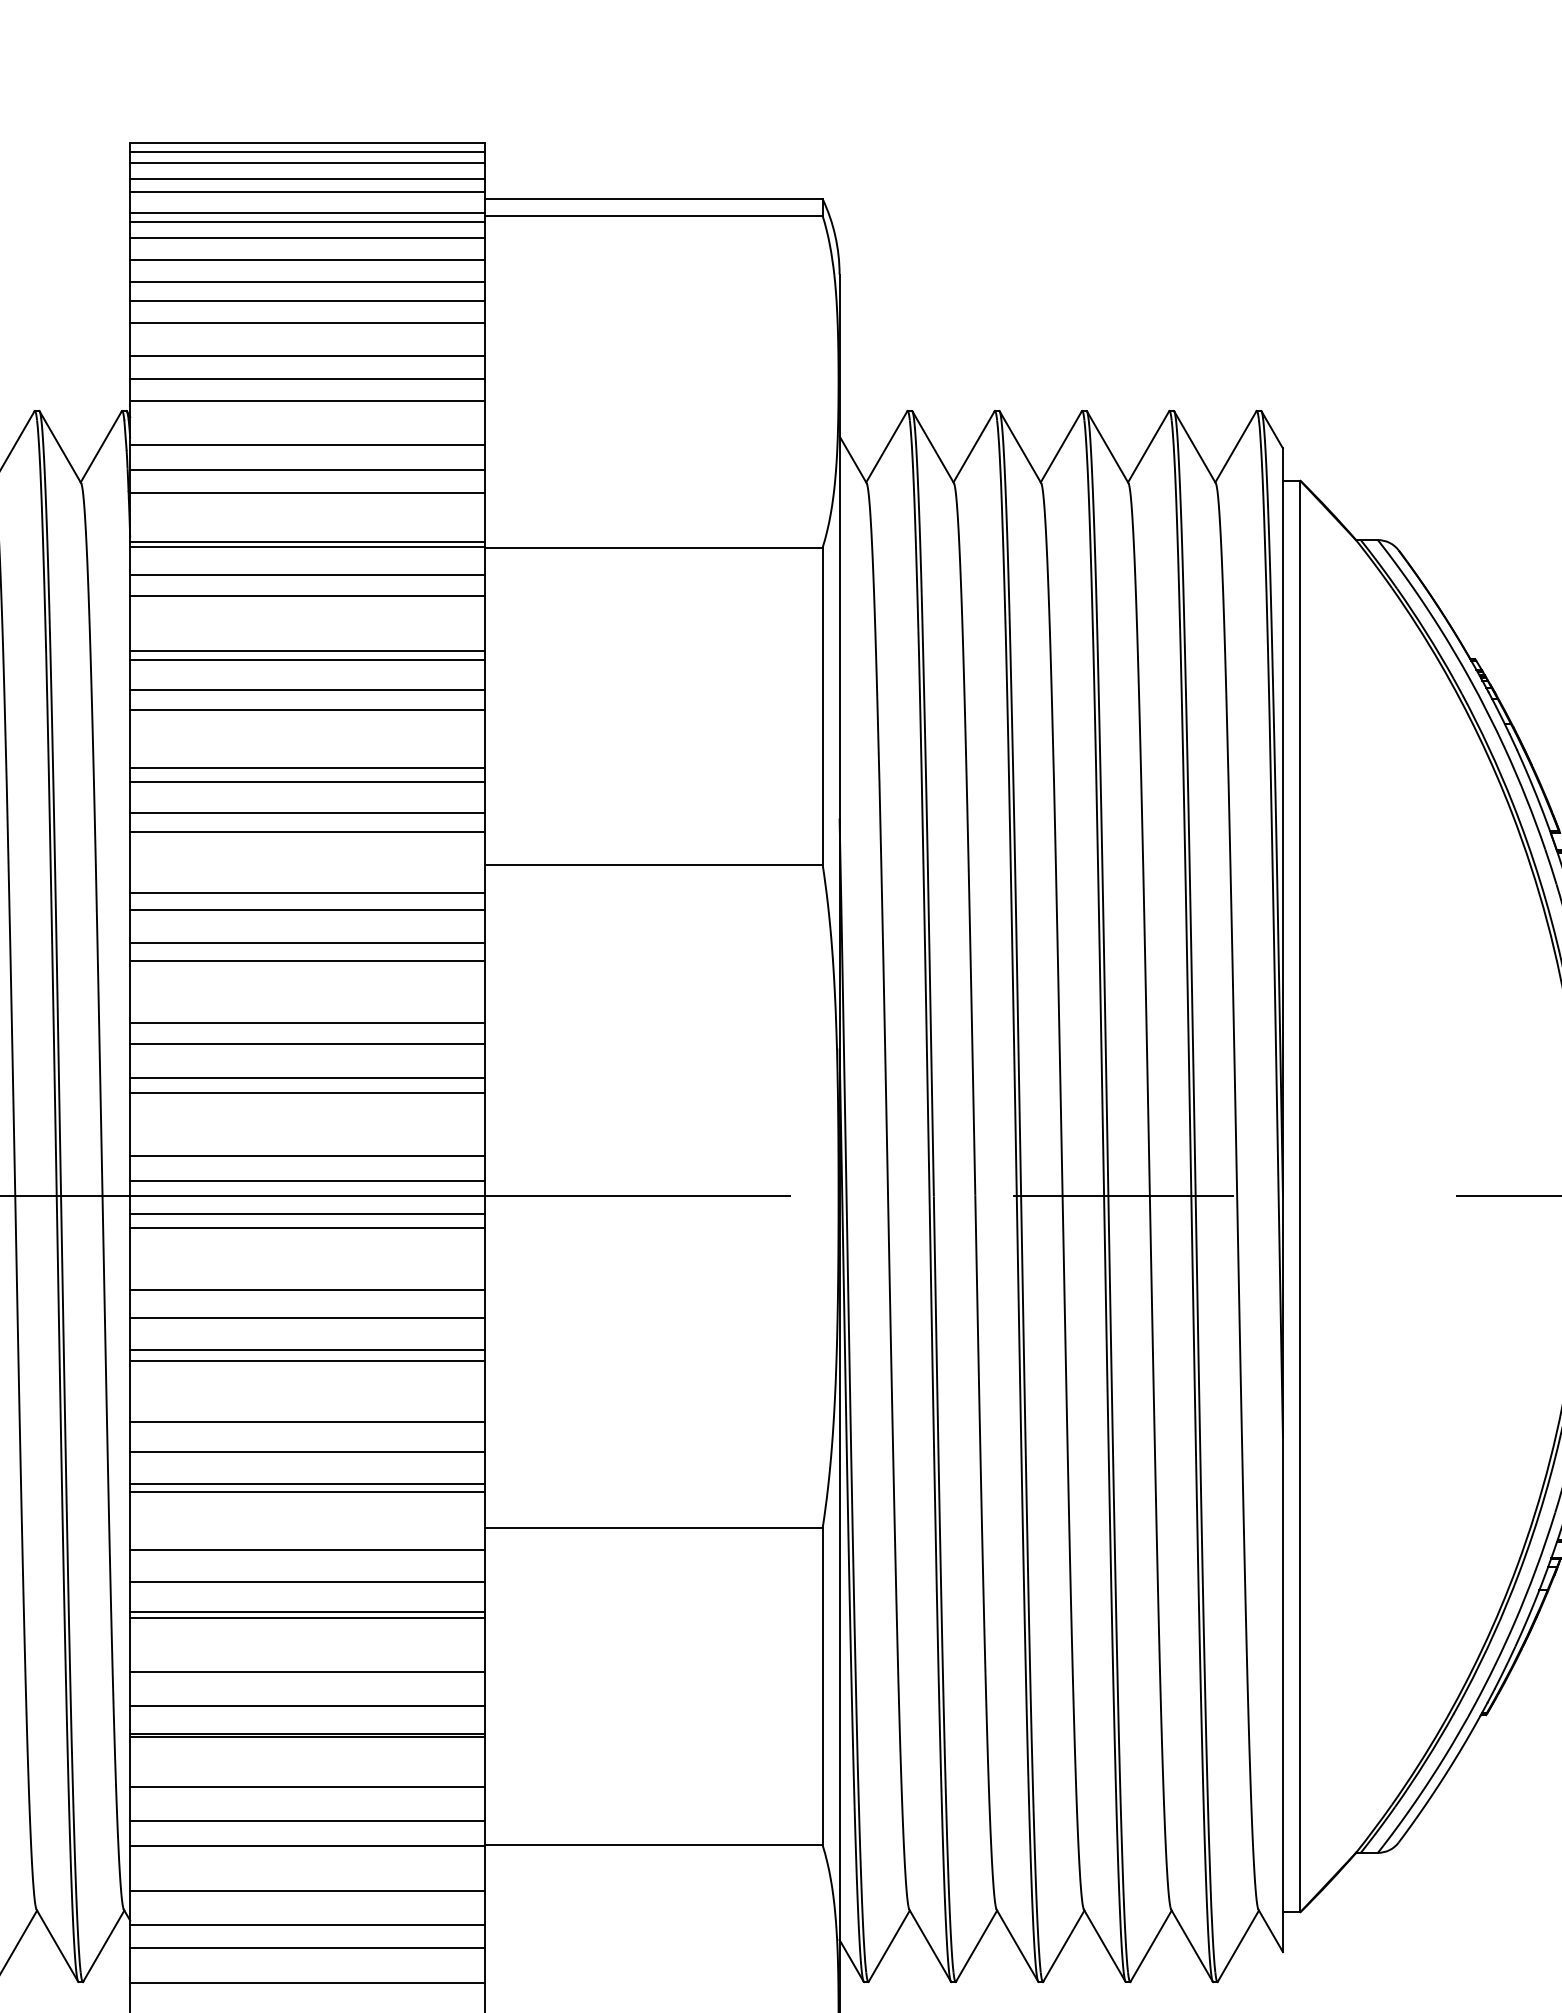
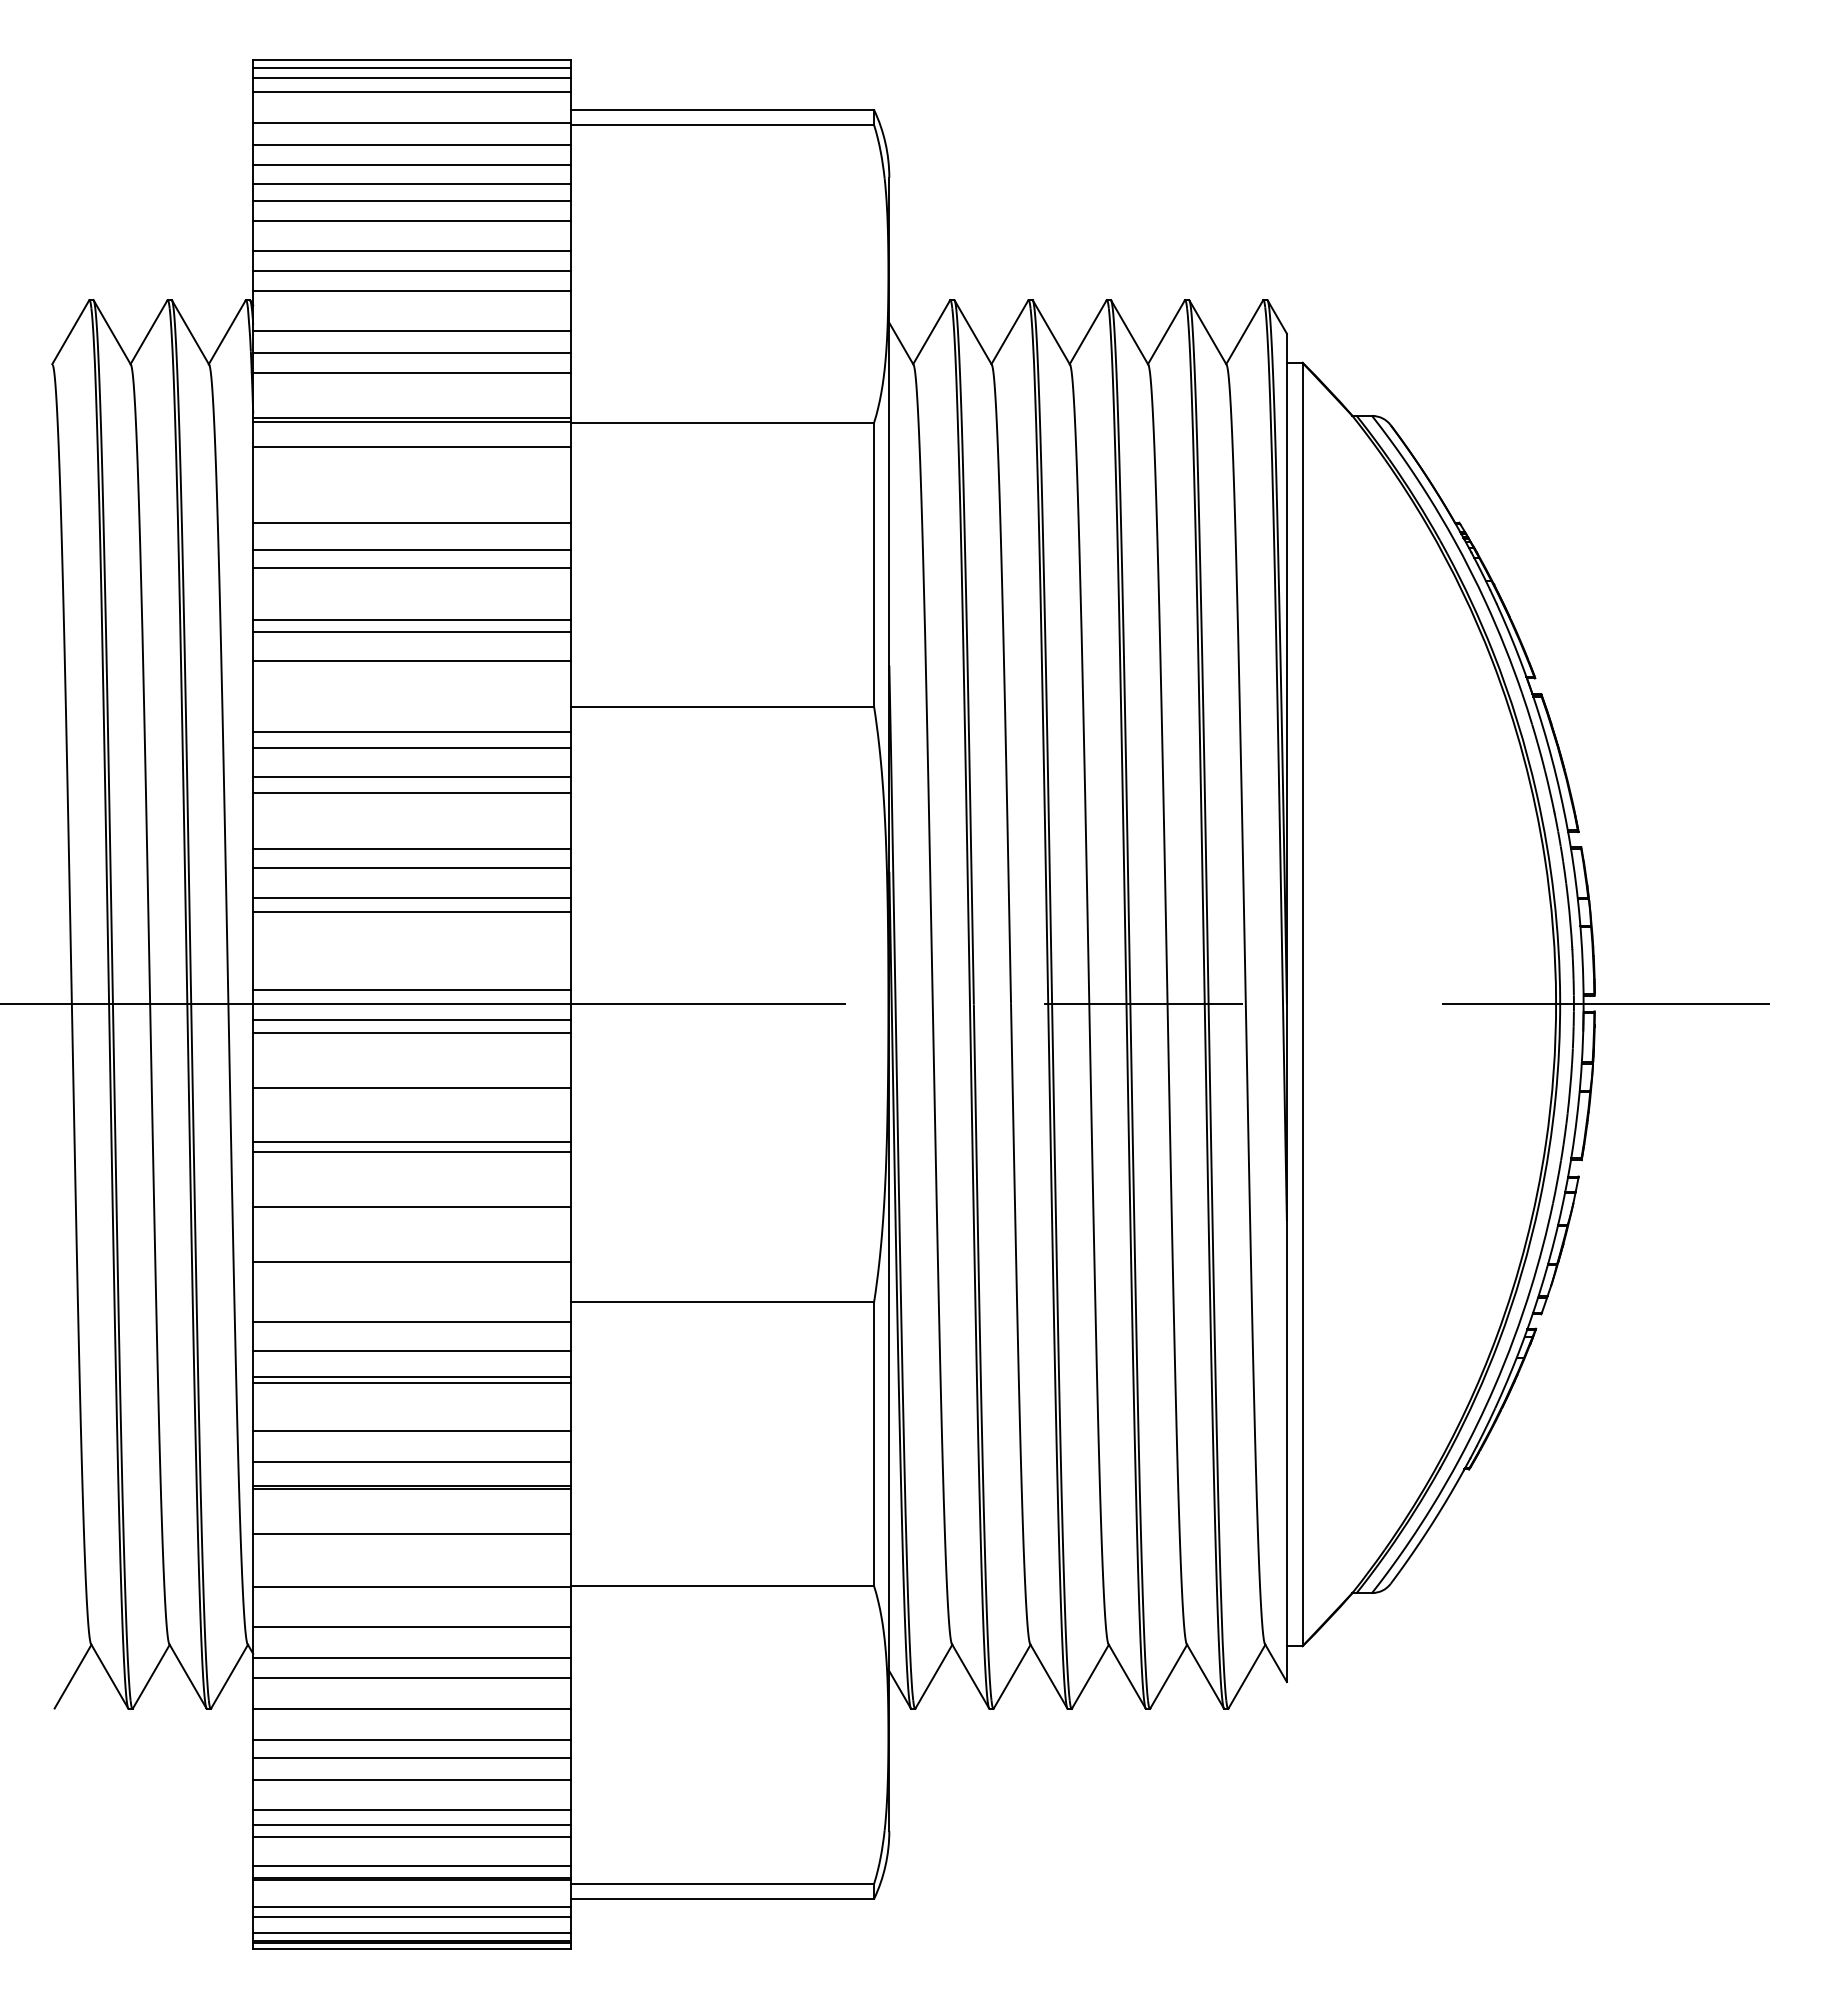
line: (307, 192) -> (412, 104), removed
line: (307, 221) -> (412, 130), removed
line: (307, 596) -> (412, 466), removed
line: (307, 651) -> (412, 515), removed
line: (307, 832) -> (412, 678), removed
line: (307, 1156) -> (412, 968), removed
line: (307, 1318) -> (412, 1113), removed
line: (307, 1451) -> (412, 1233), removed
line: (307, 1492) -> (412, 1269), removed
line: (307, 1821) -> (412, 1564), removed

